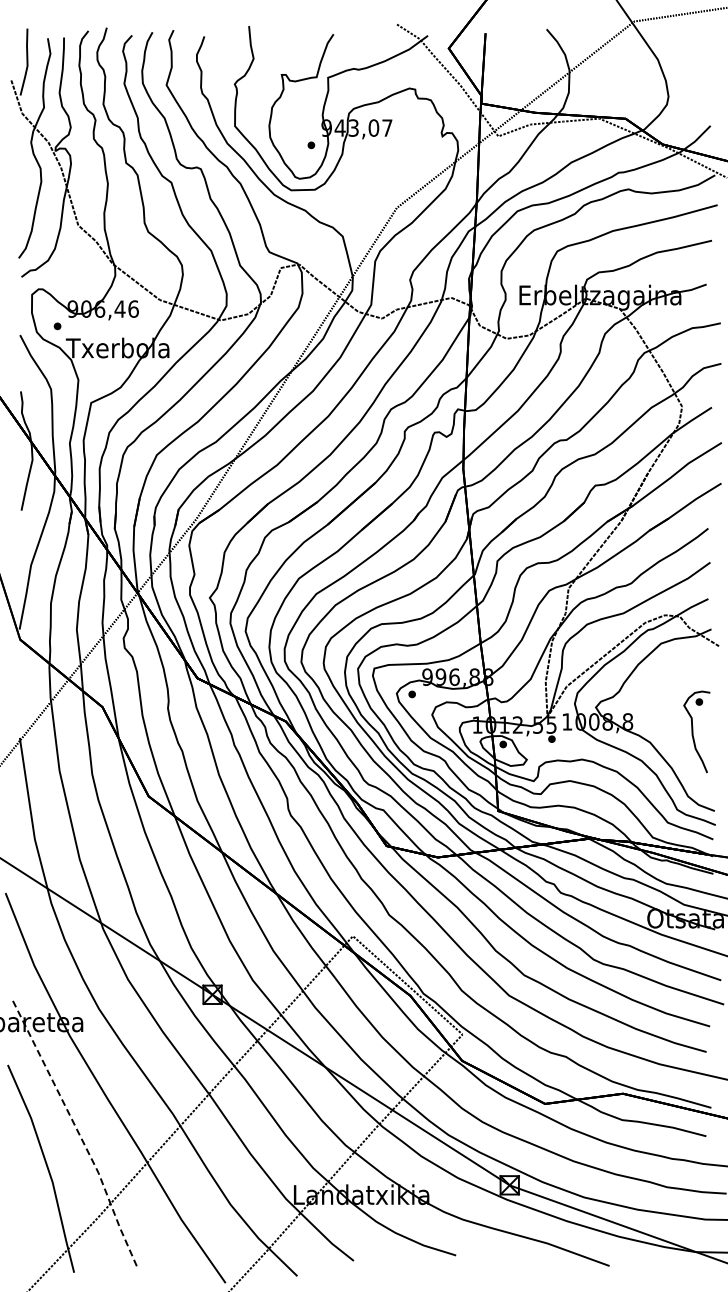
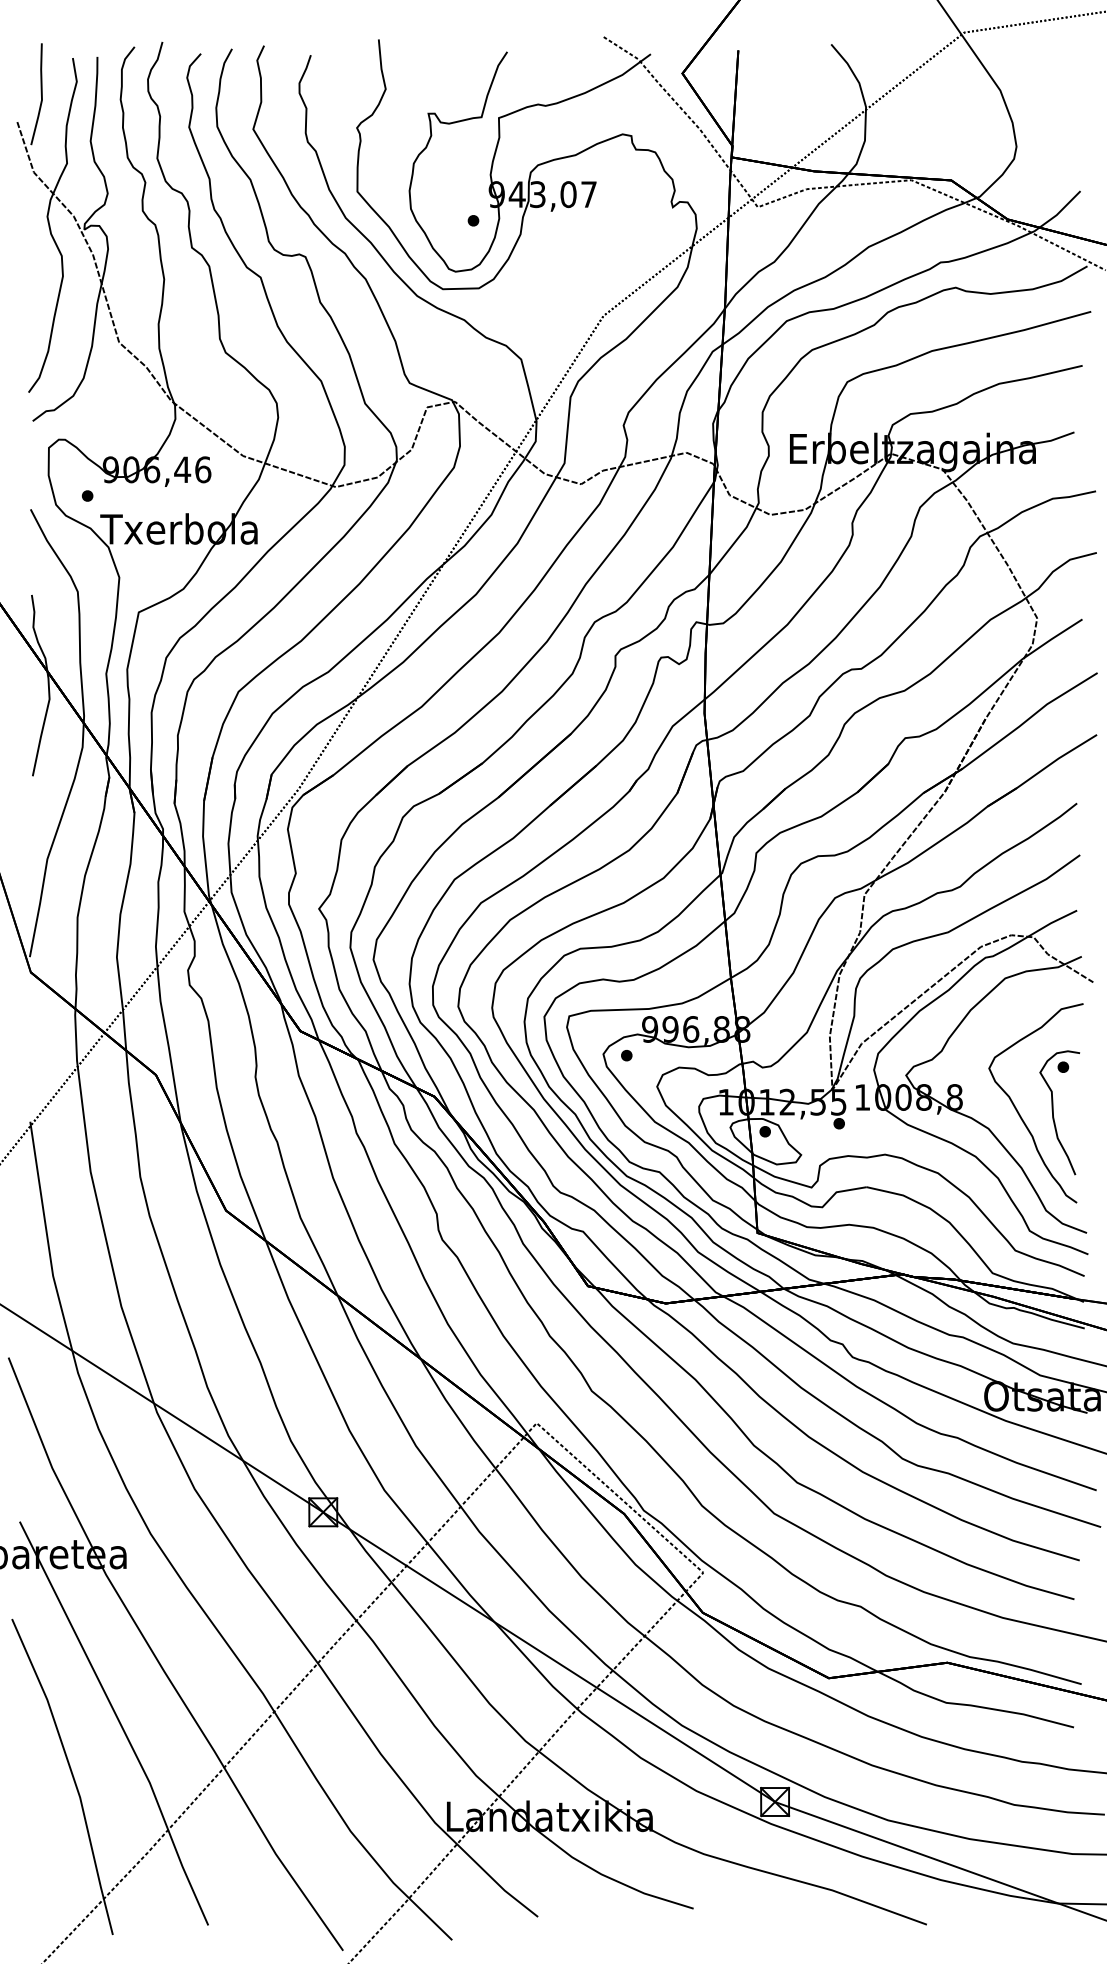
curve: (670, 731) -> (1019, 1111), added
line: (79, 1134) -> (120, 1724), dashed -> solid

